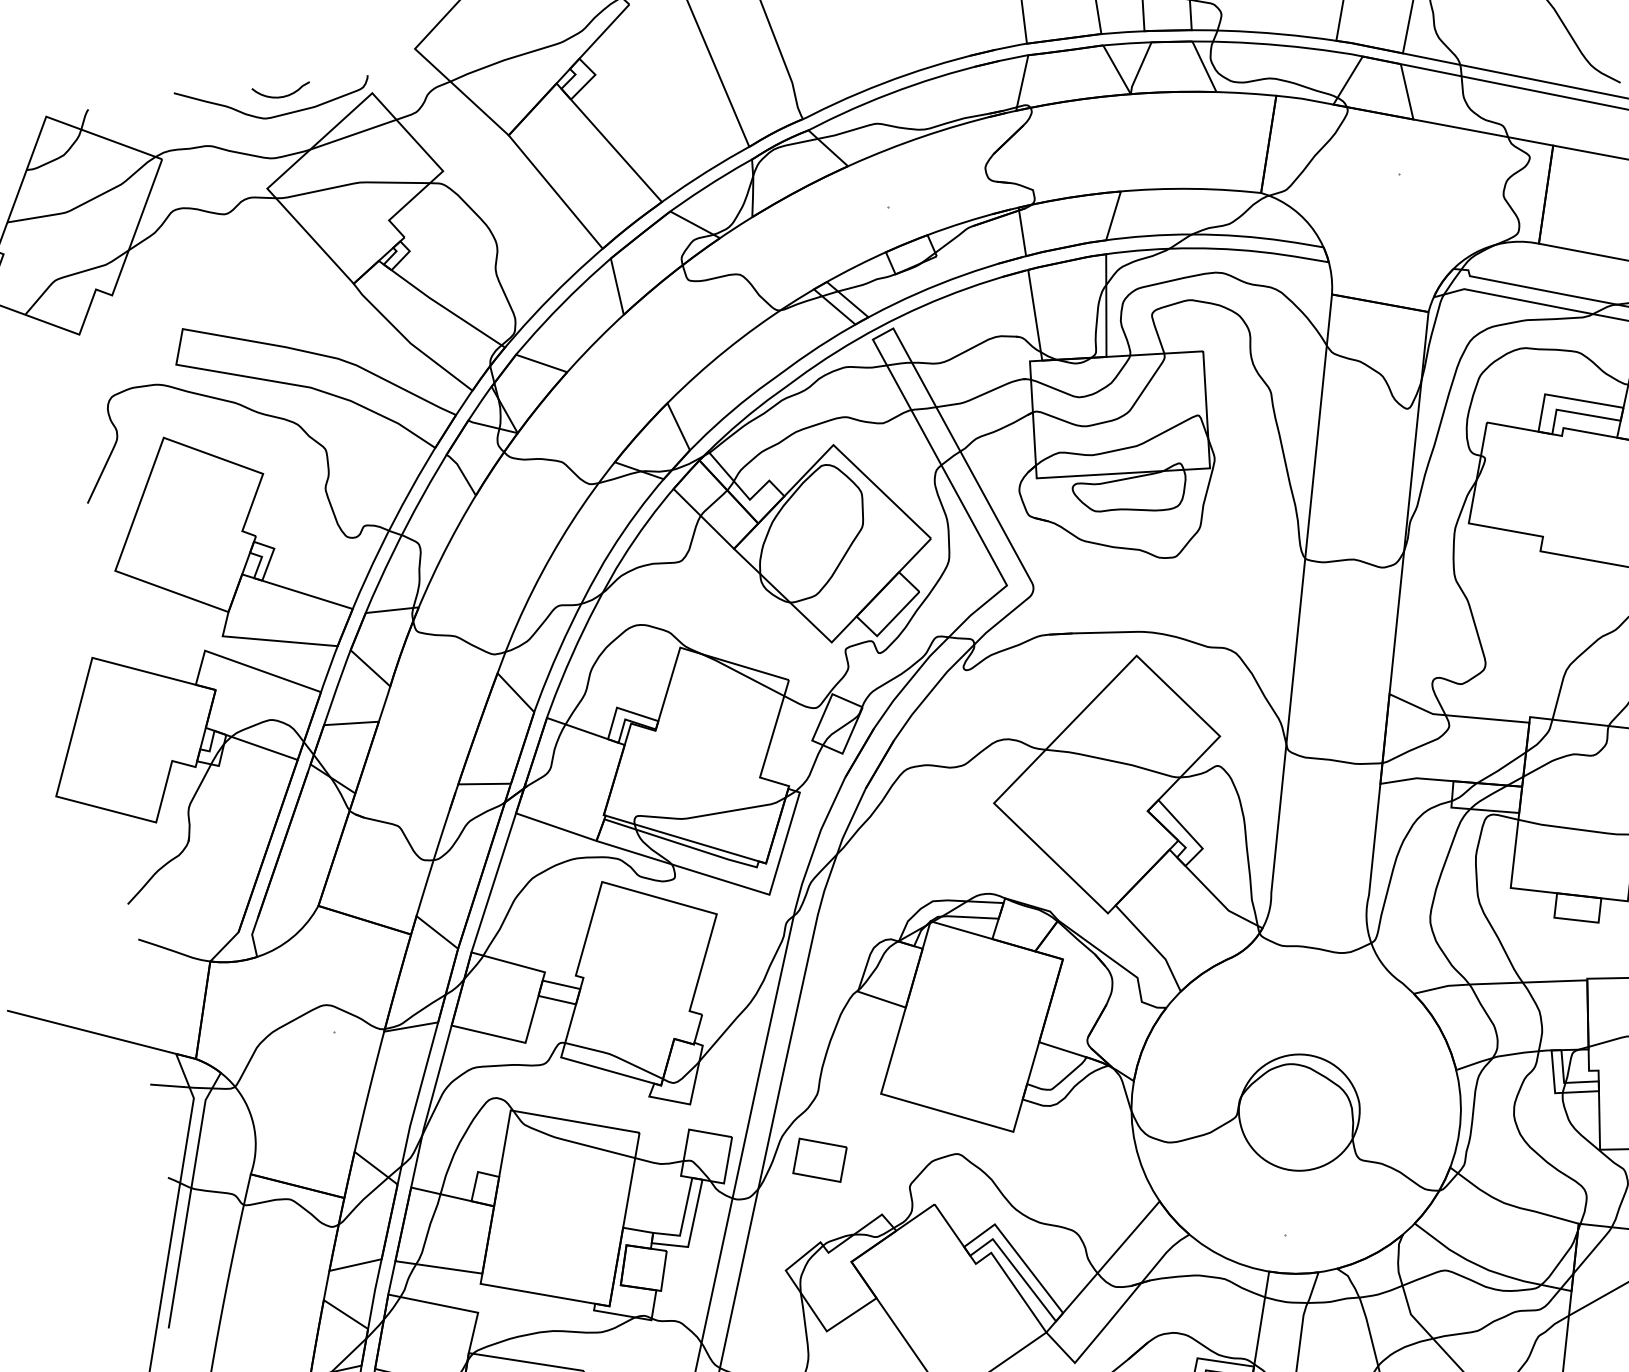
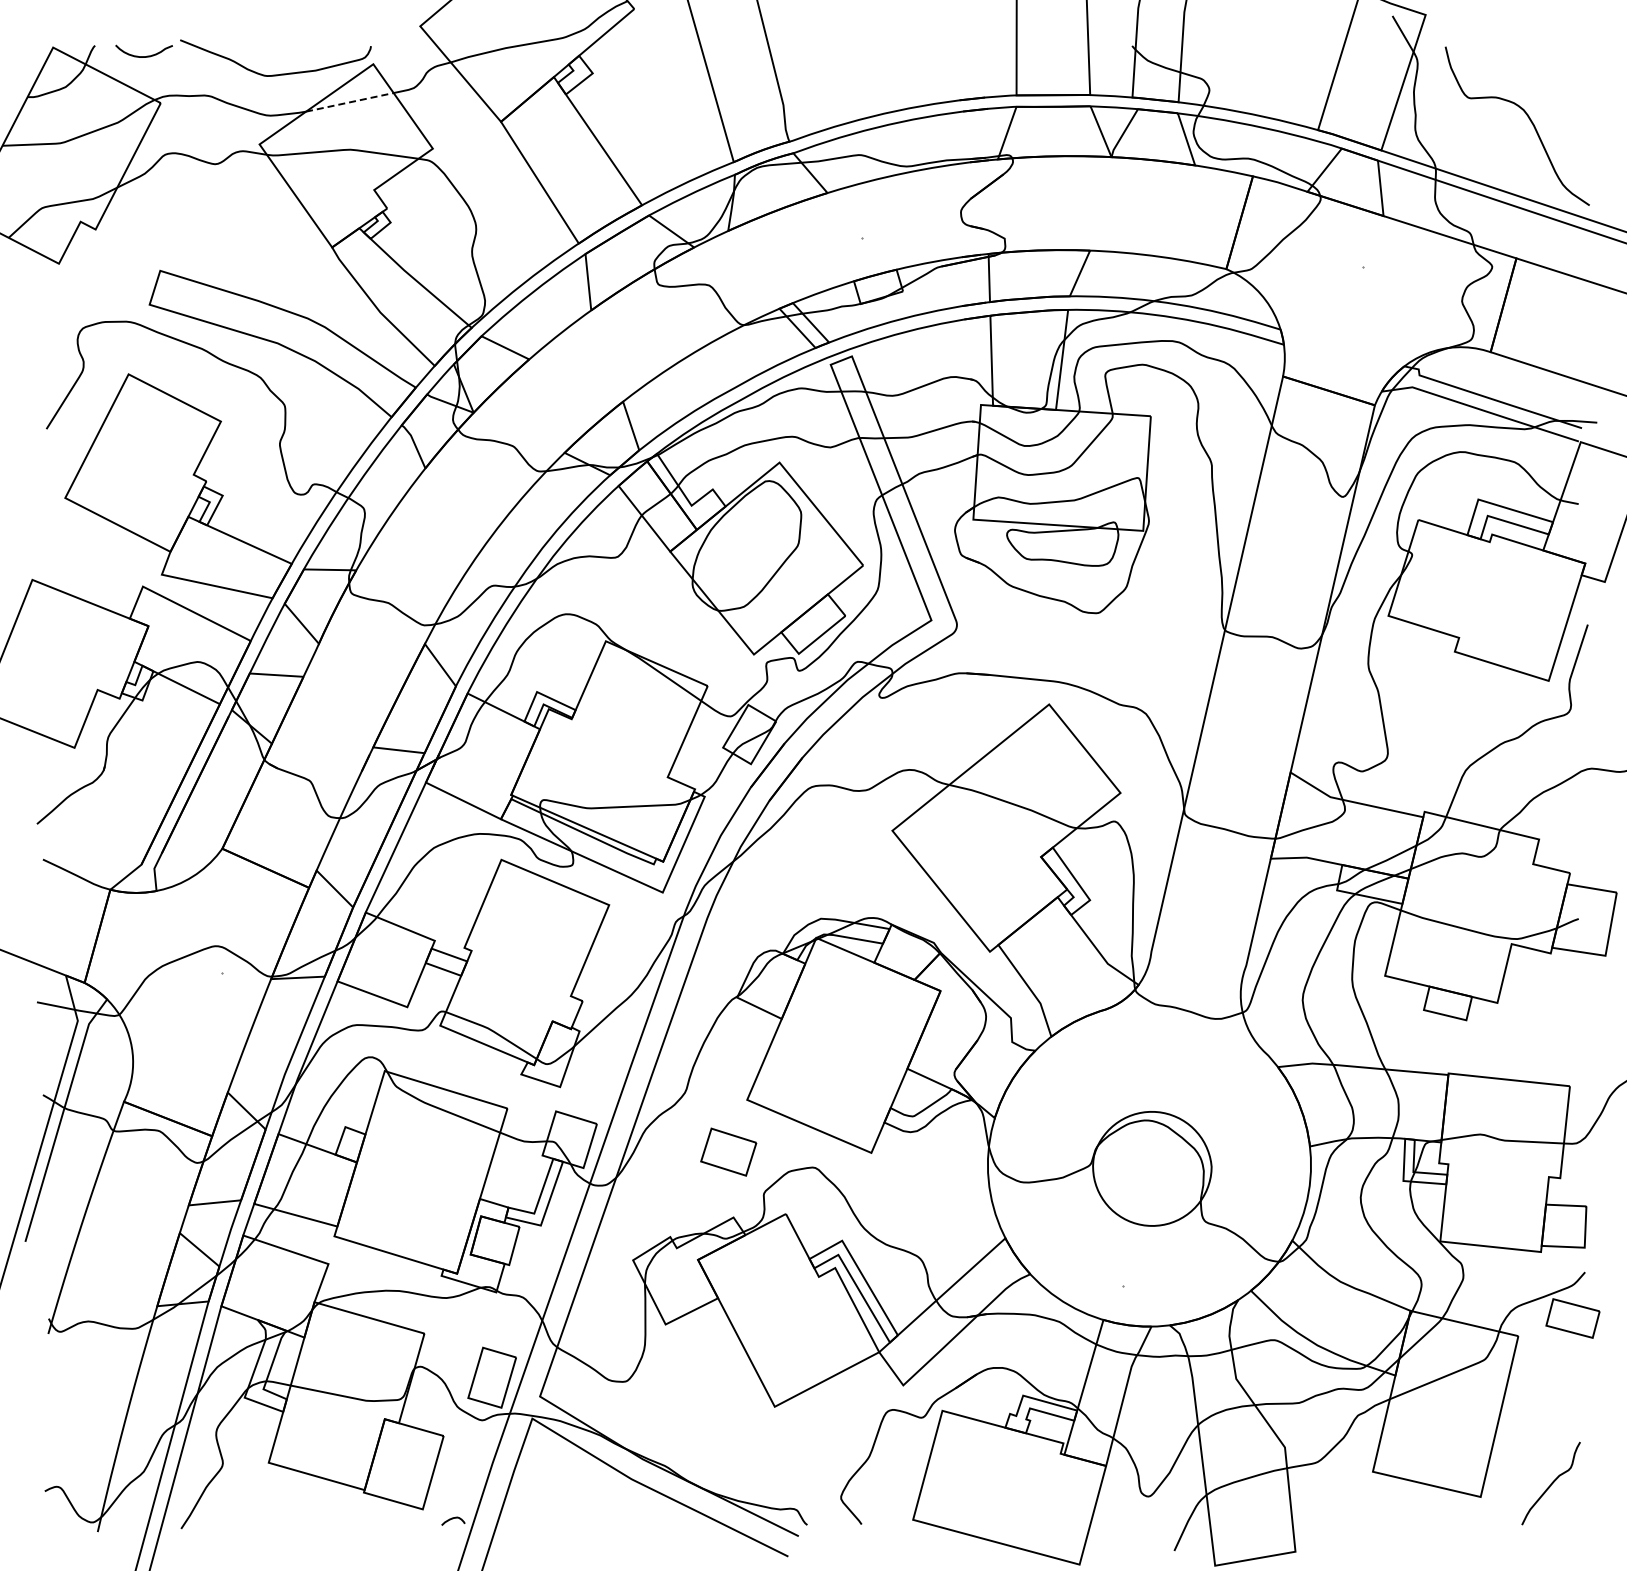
curve: (281, 96) -> (143, 56), moved
line: (352, 134) -> (349, 102), solid -> dashed
part: (819, 1159) -> (728, 1151), moved

